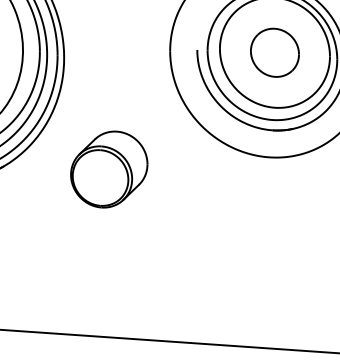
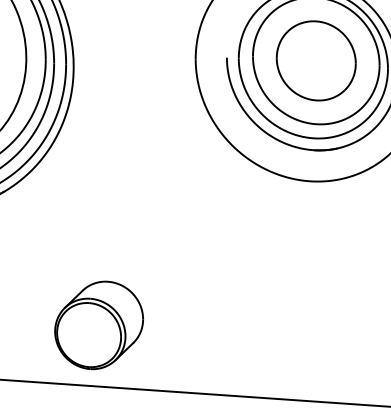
part: (274, 52) -> (315, 60), size x1.43
part: (109, 169) -> (99, 325), moved

